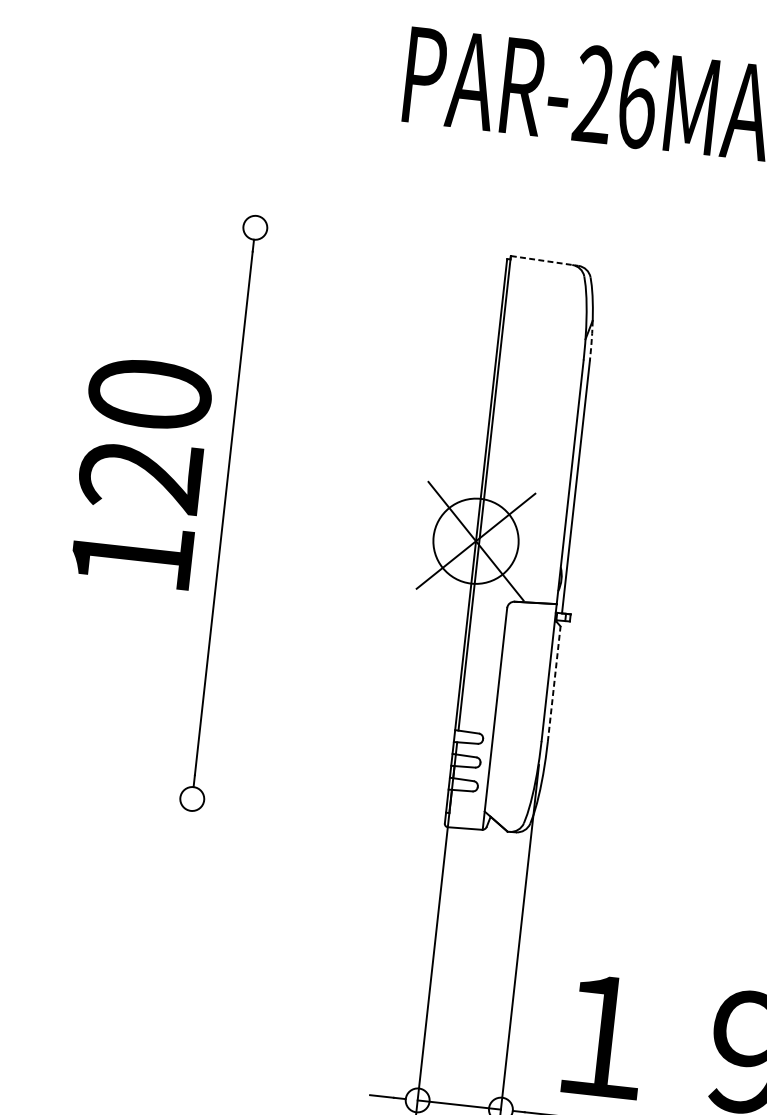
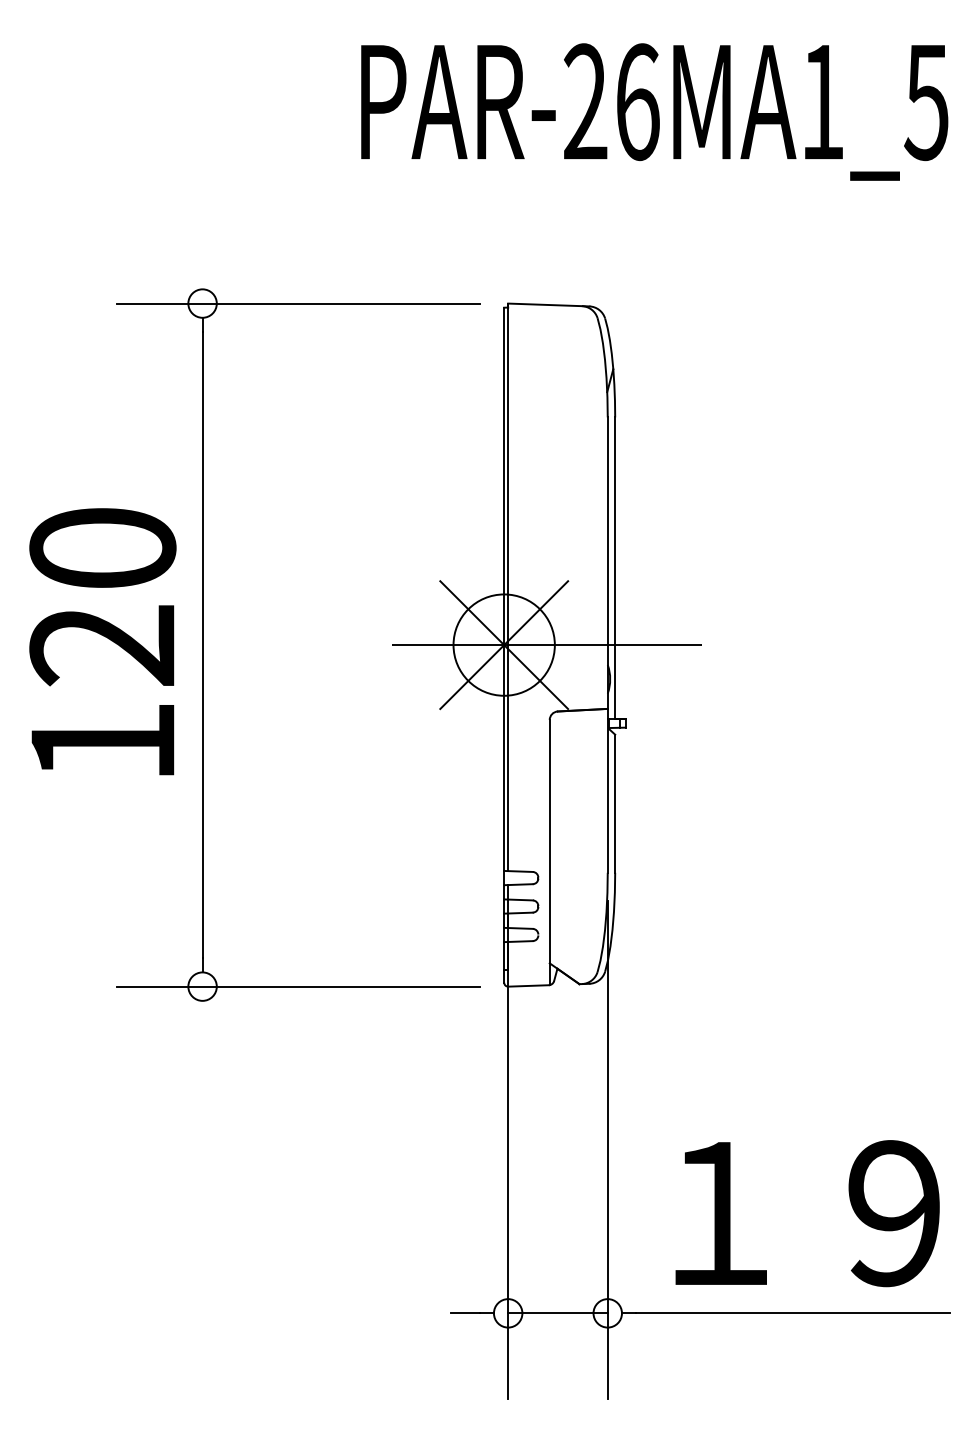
line: (335, 236) -> (298, 303), added
line: (544, 261) -> (548, 305), dashed -> solid
line: (591, 341) -> (614, 393), dashed -> solid
text: (141, 472) -> (102, 641), moved
line: (511, 545) -> (546, 645), added
line: (554, 683) -> (615, 803), dashed -> solid
line: (272, 807) -> (298, 986), added

